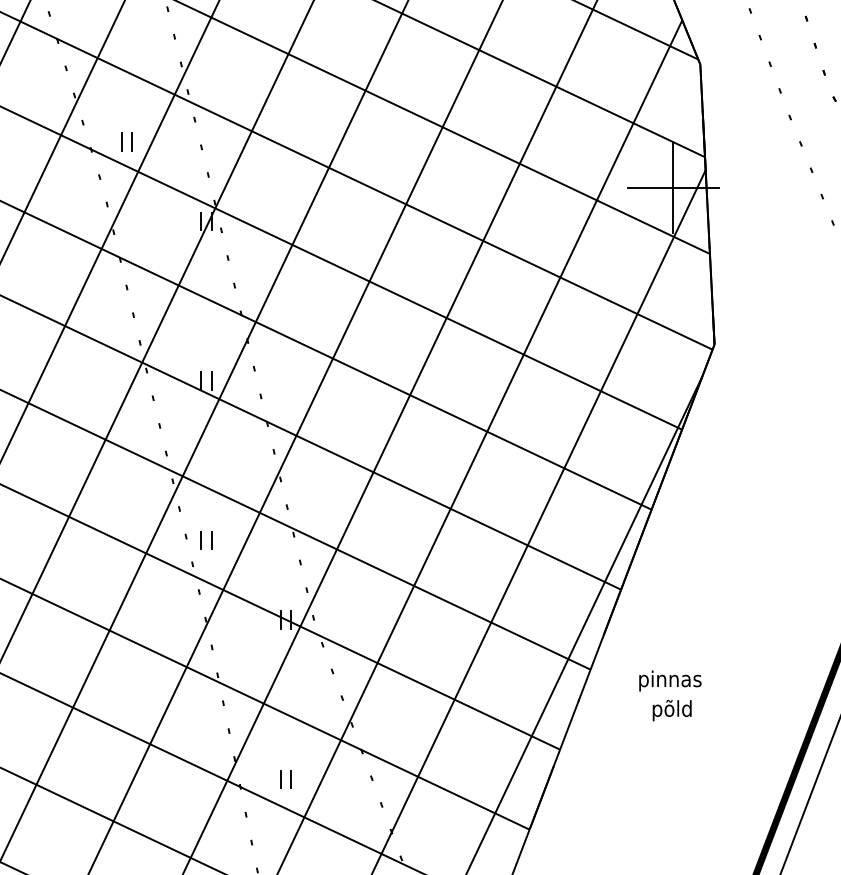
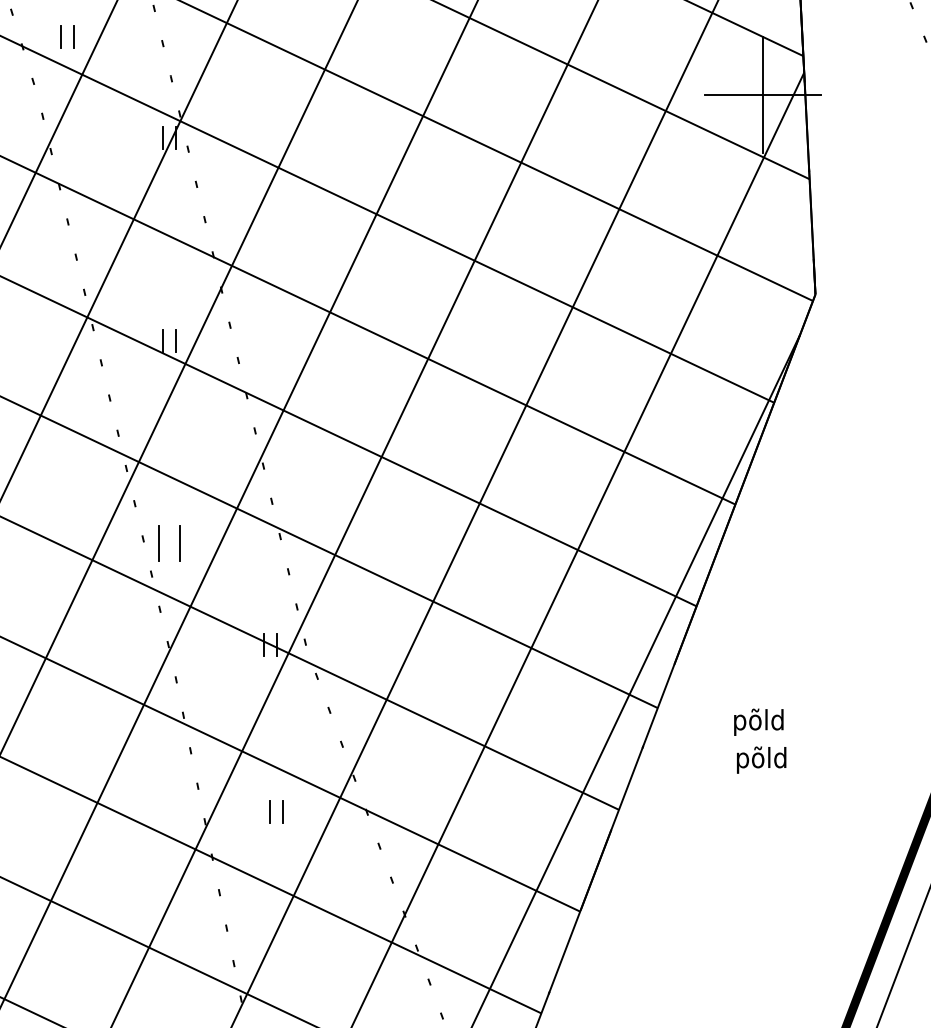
part: (206, 540) -> (169, 543), size x1.6
text: (670, 680) -> (759, 721), pinnas -> põld
part: (285, 779) -> (276, 812), moved

